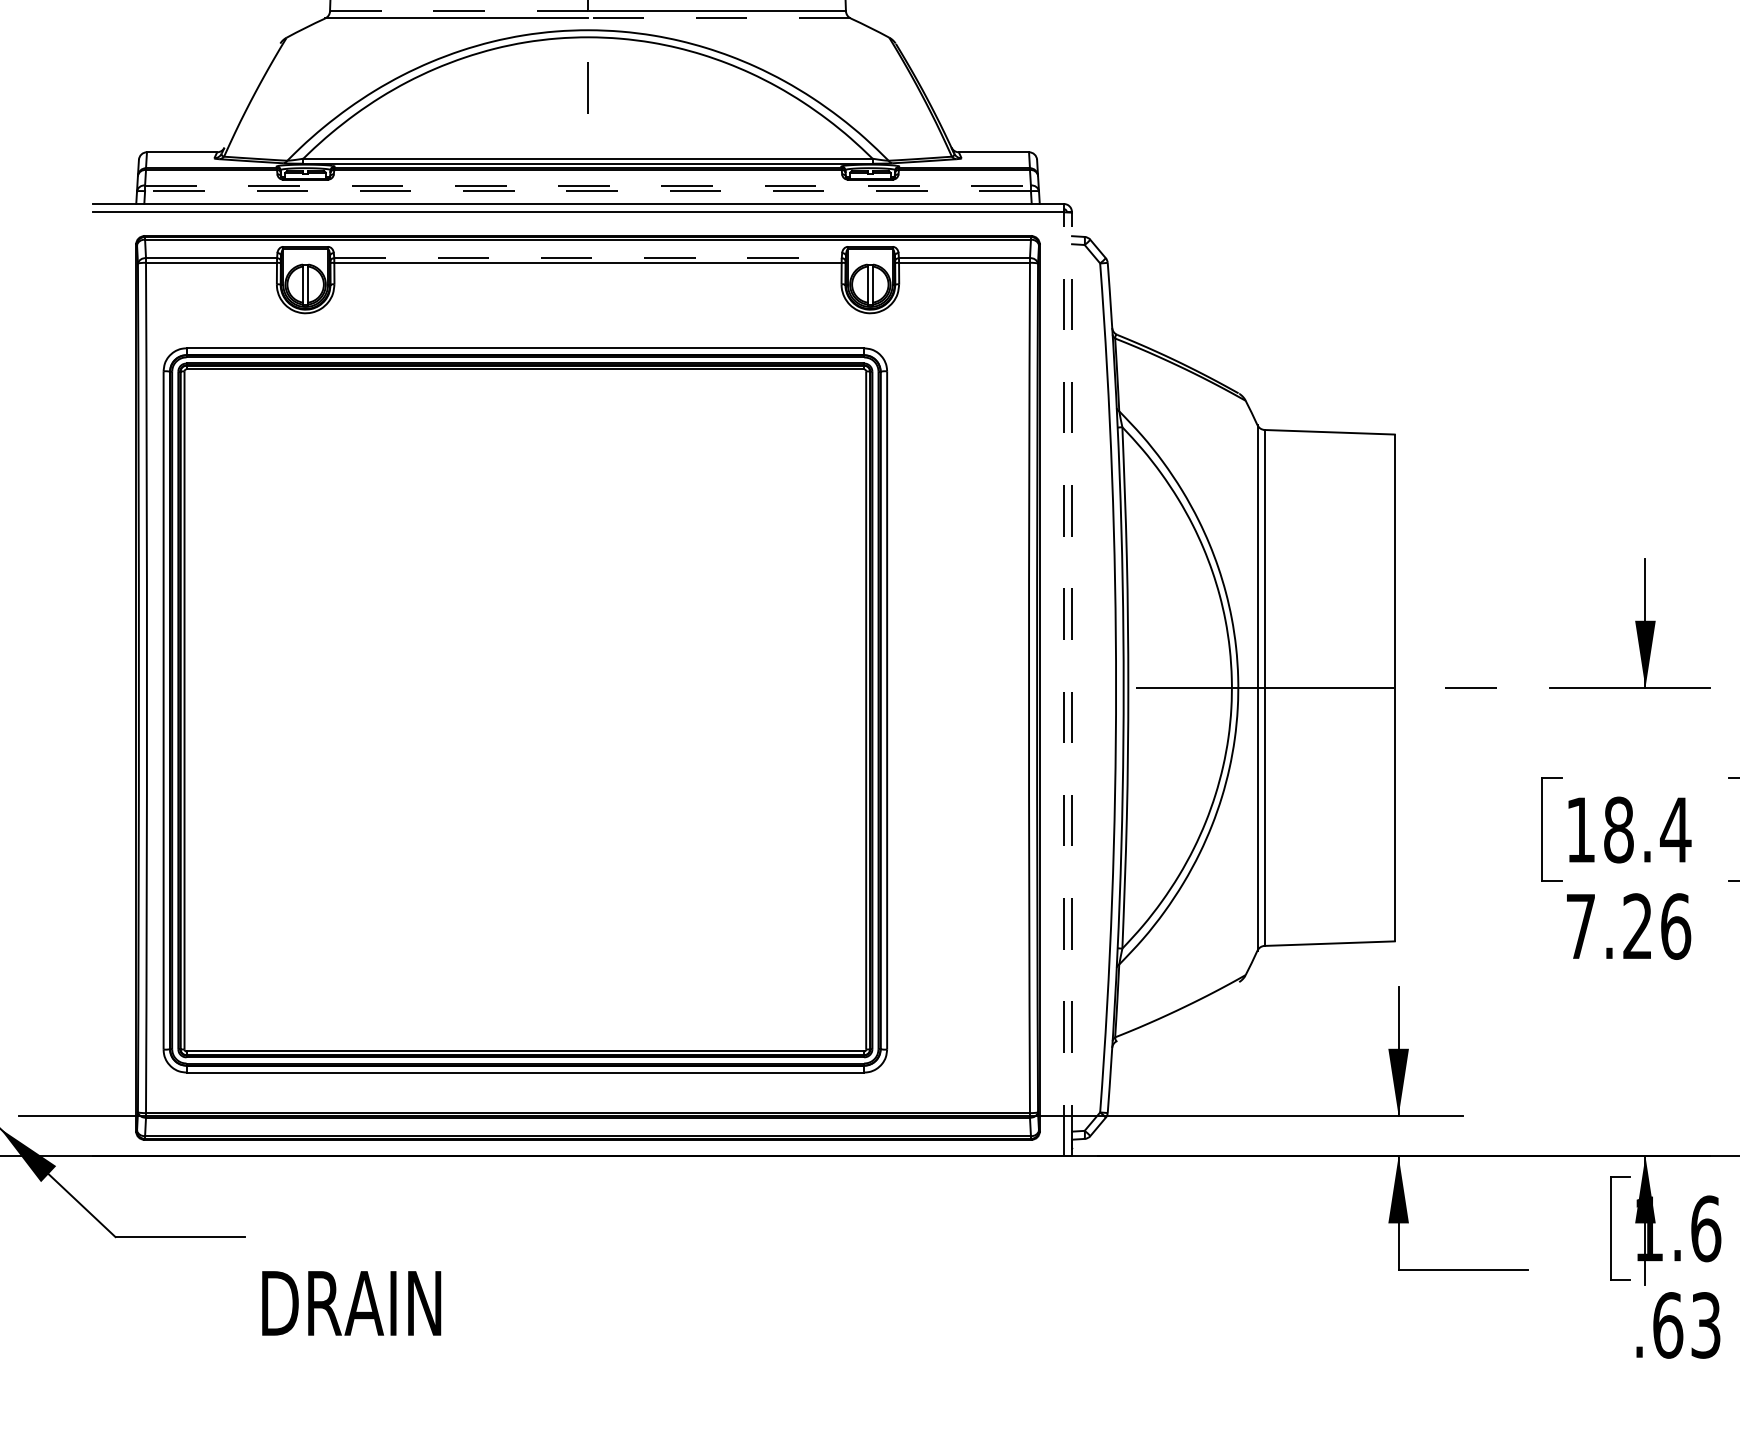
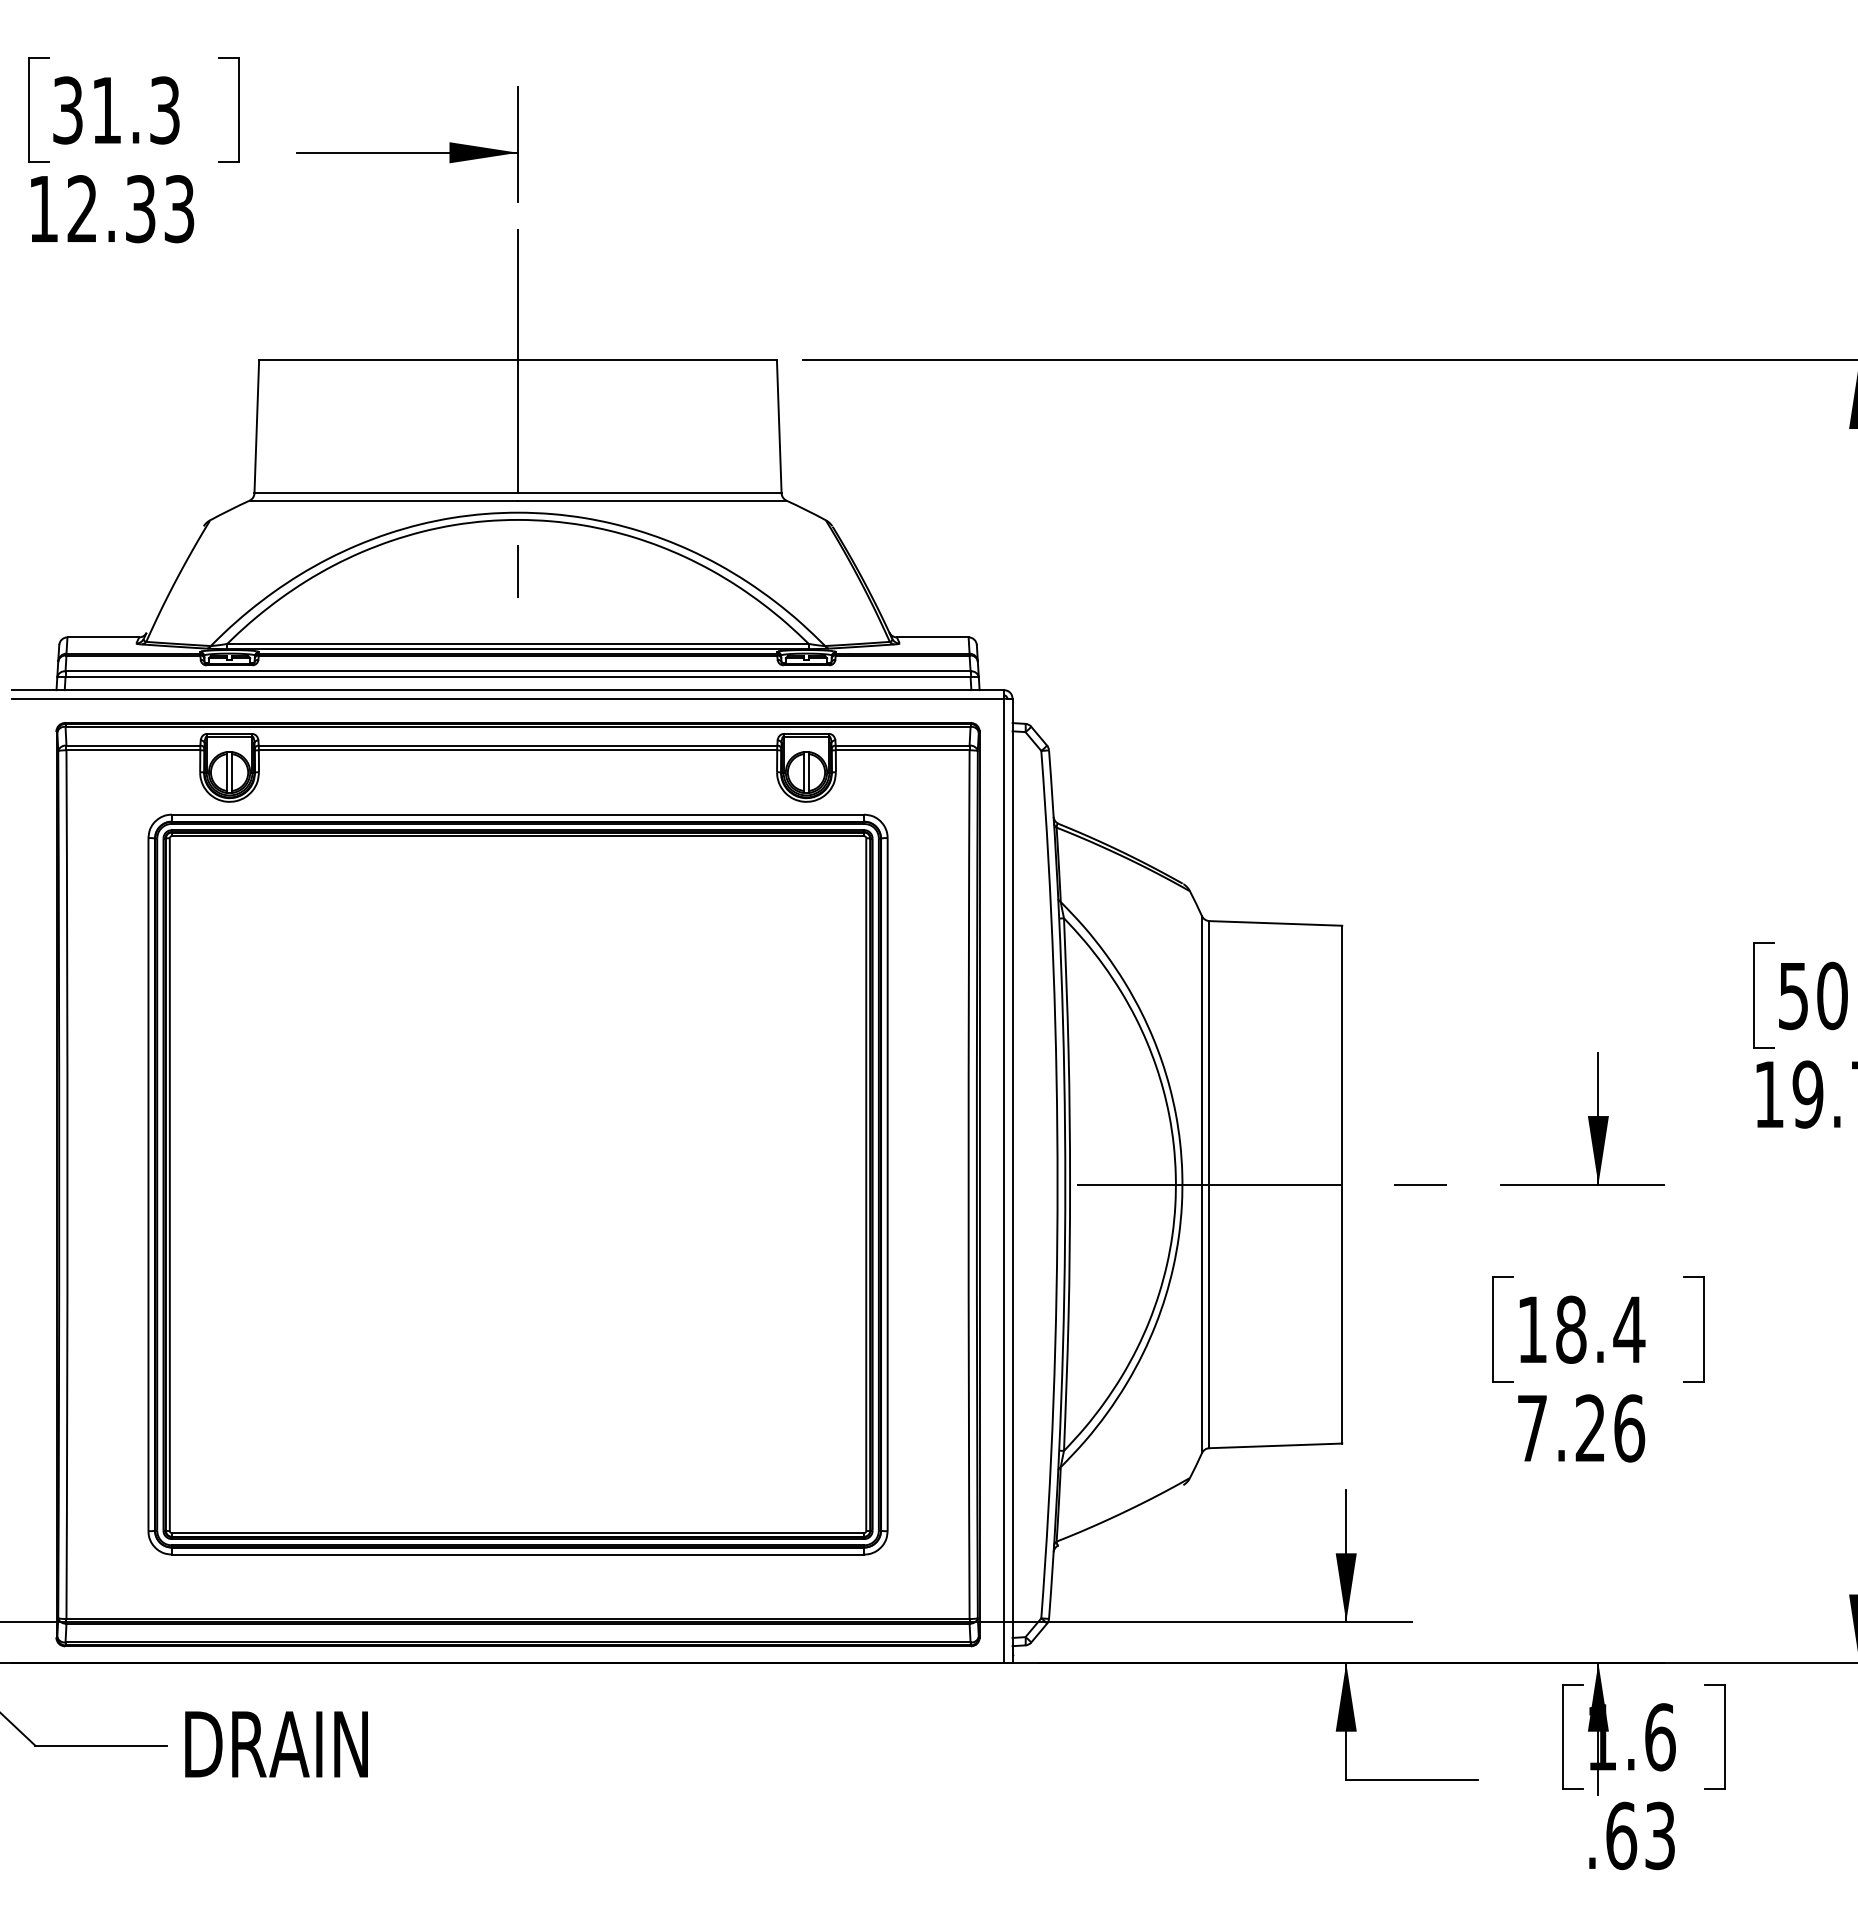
line: (459, 11) -> (386, 493), dashed -> solid
line: (718, 18) -> (651, 500), dashed -> solid
line: (588, 185) -> (518, 671), dashed -> solid
line: (588, 191) -> (518, 677), dashed -> solid
line: (588, 258) -> (518, 745), dashed -> solid
line: (1063, 683) -> (1003, 1180), dashed -> solid
line: (1071, 684) -> (1012, 1181), dashed -> solid
part: (524, 710) -> (517, 1184), moved
text: (351, 1303) -> (276, 1744), moved

